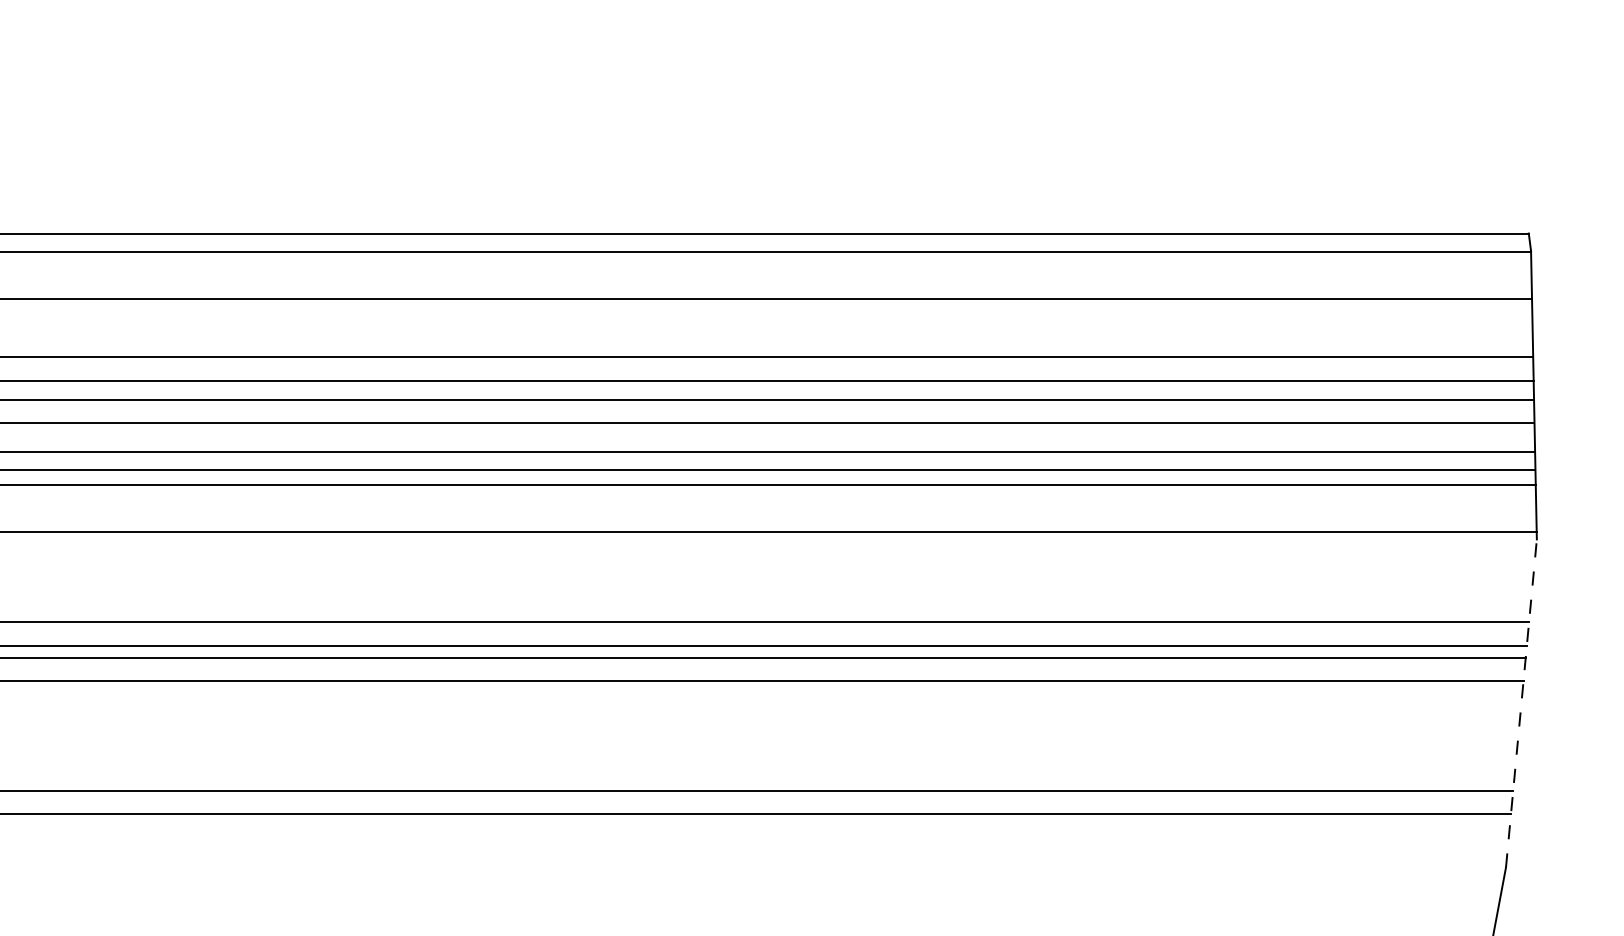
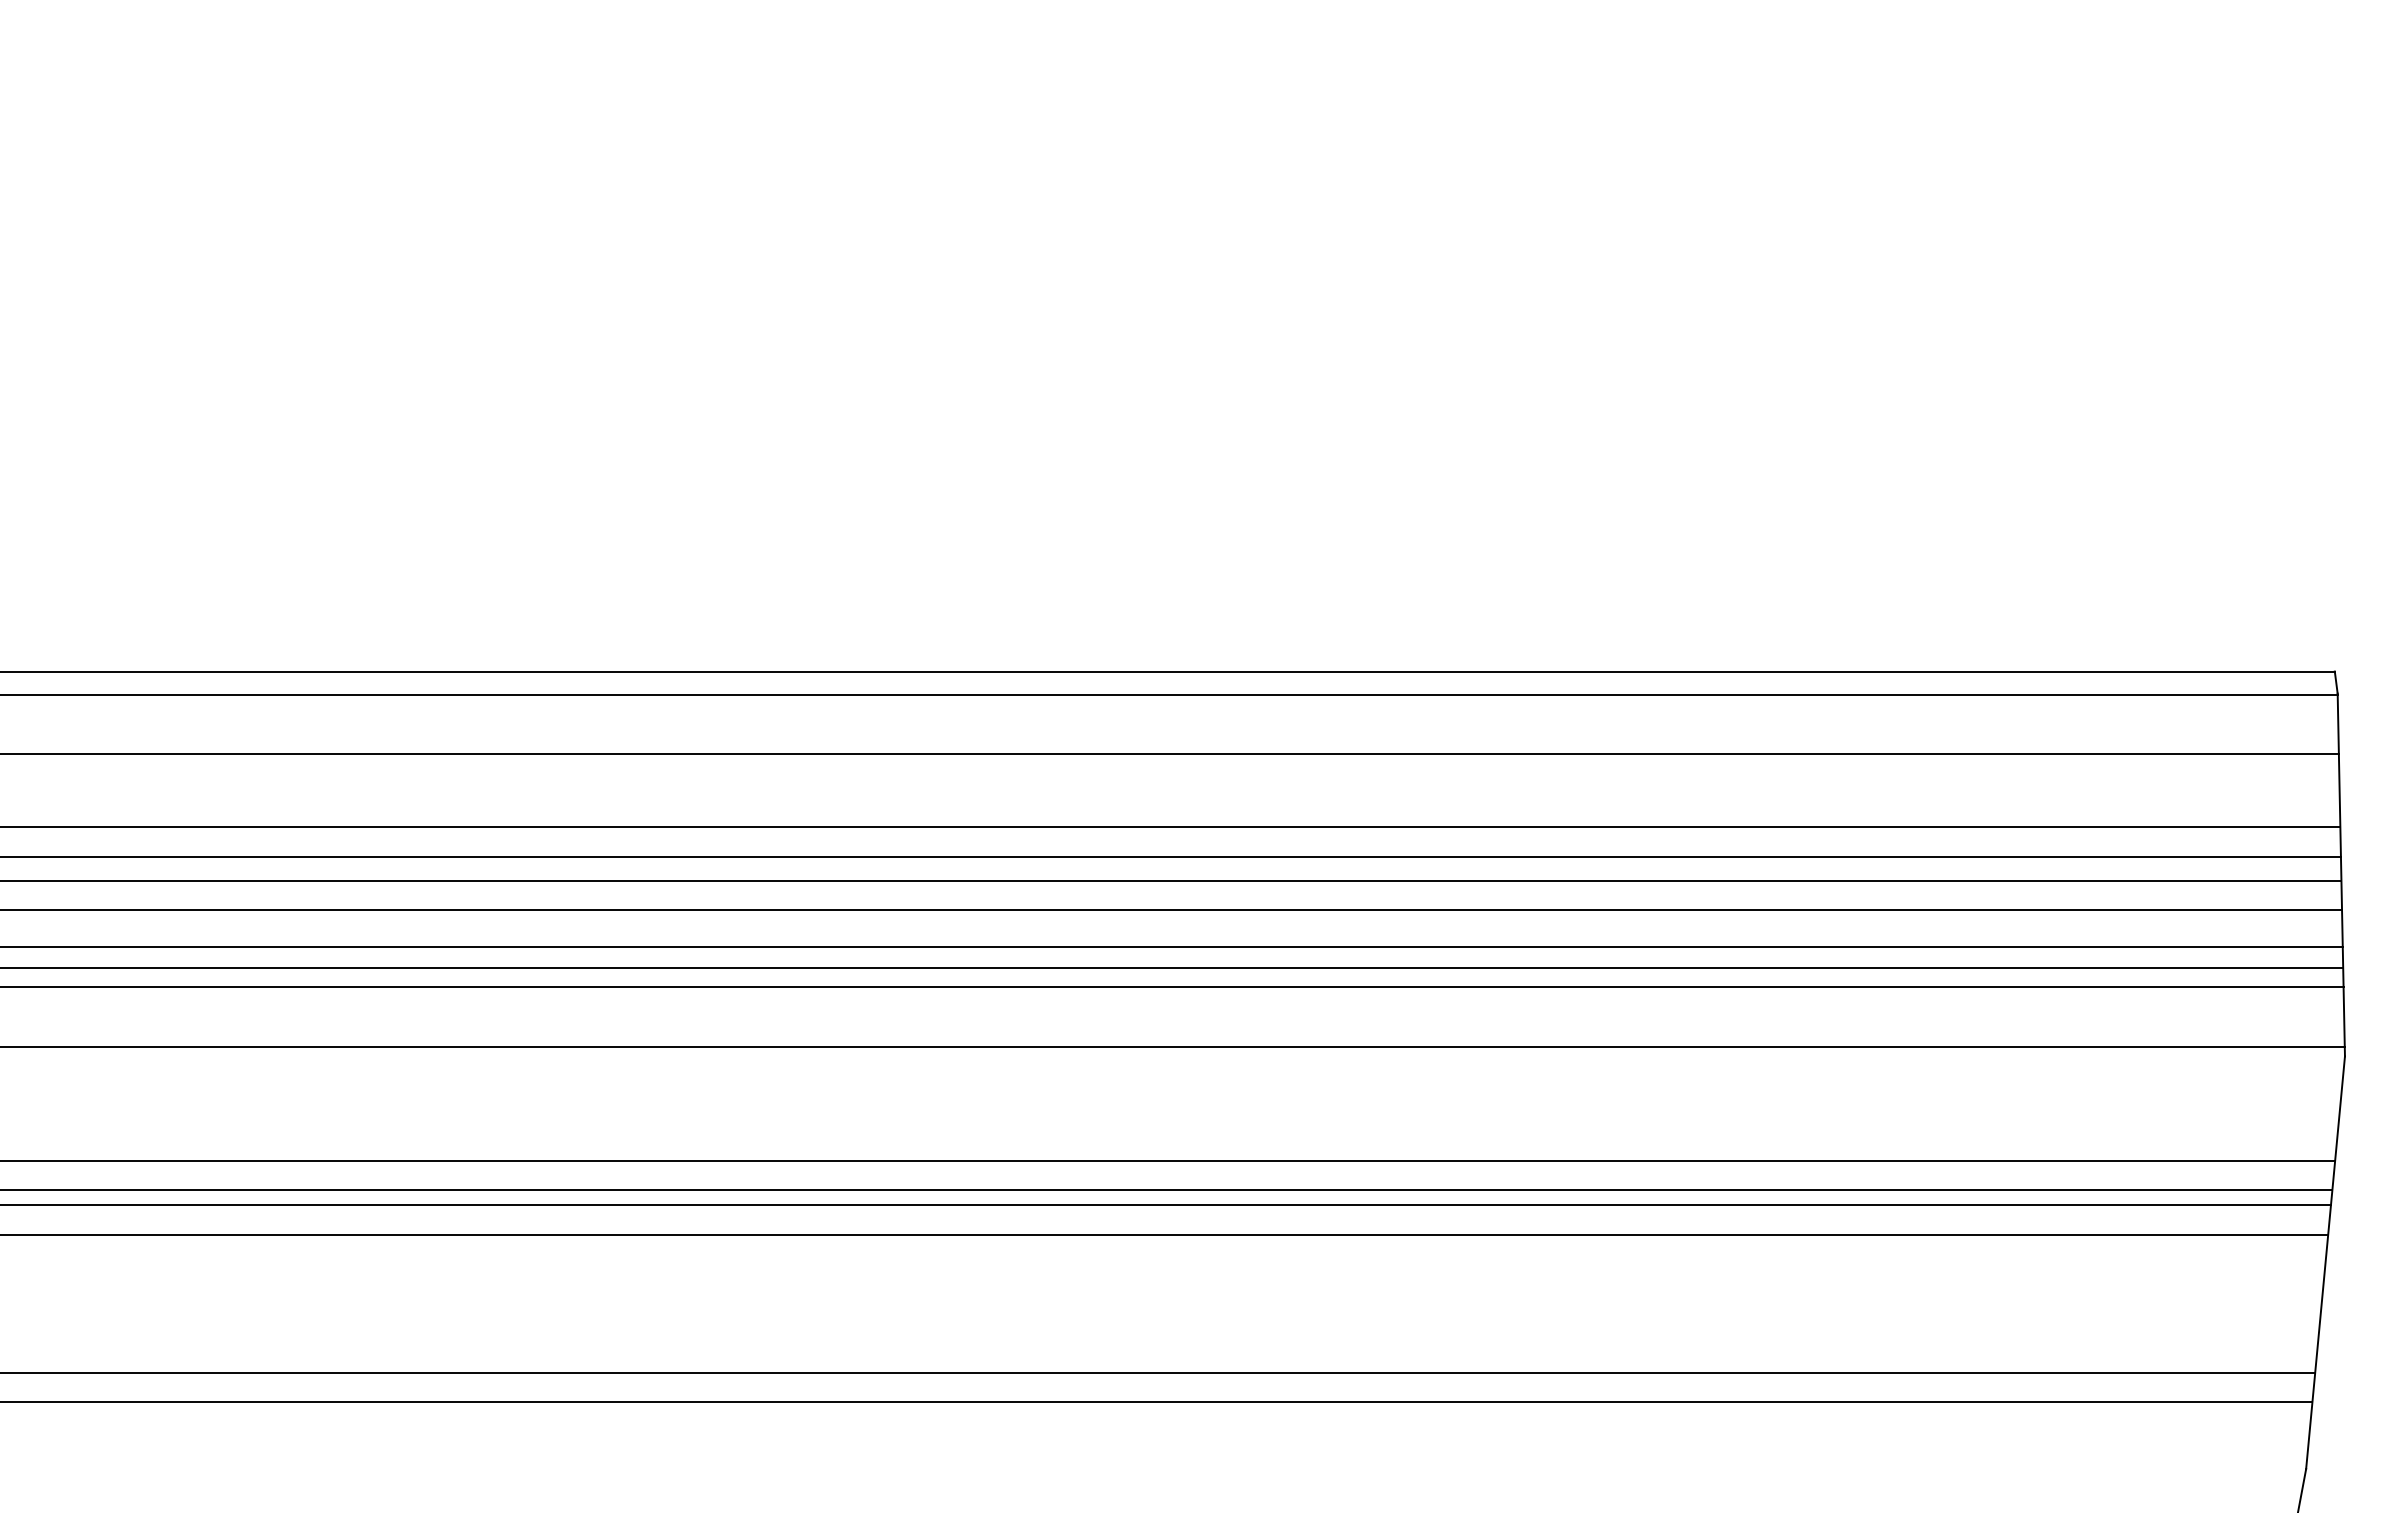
line: (1521, 703) -> (2325, 1262), dashed -> solid

